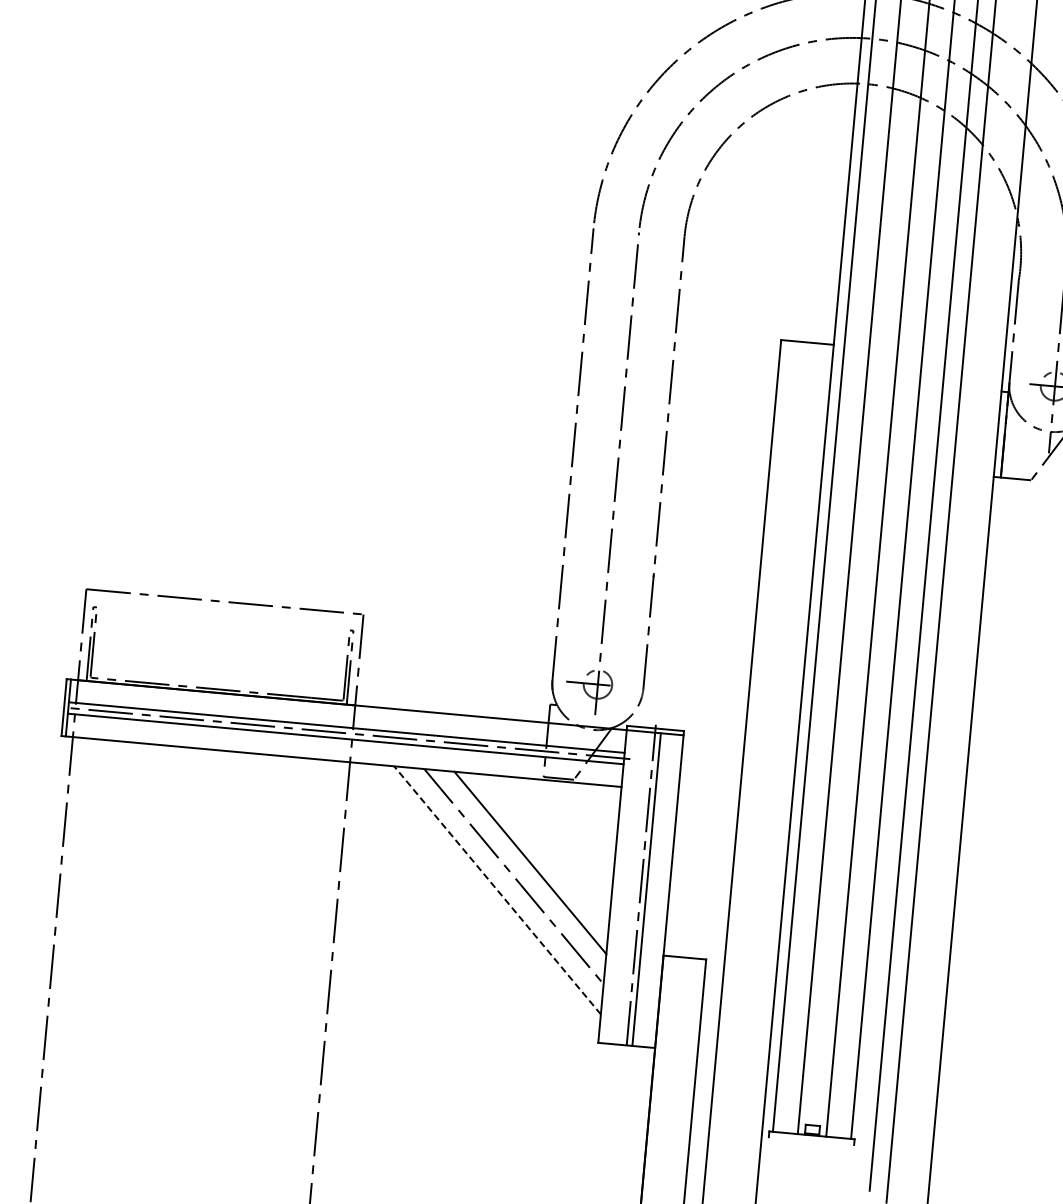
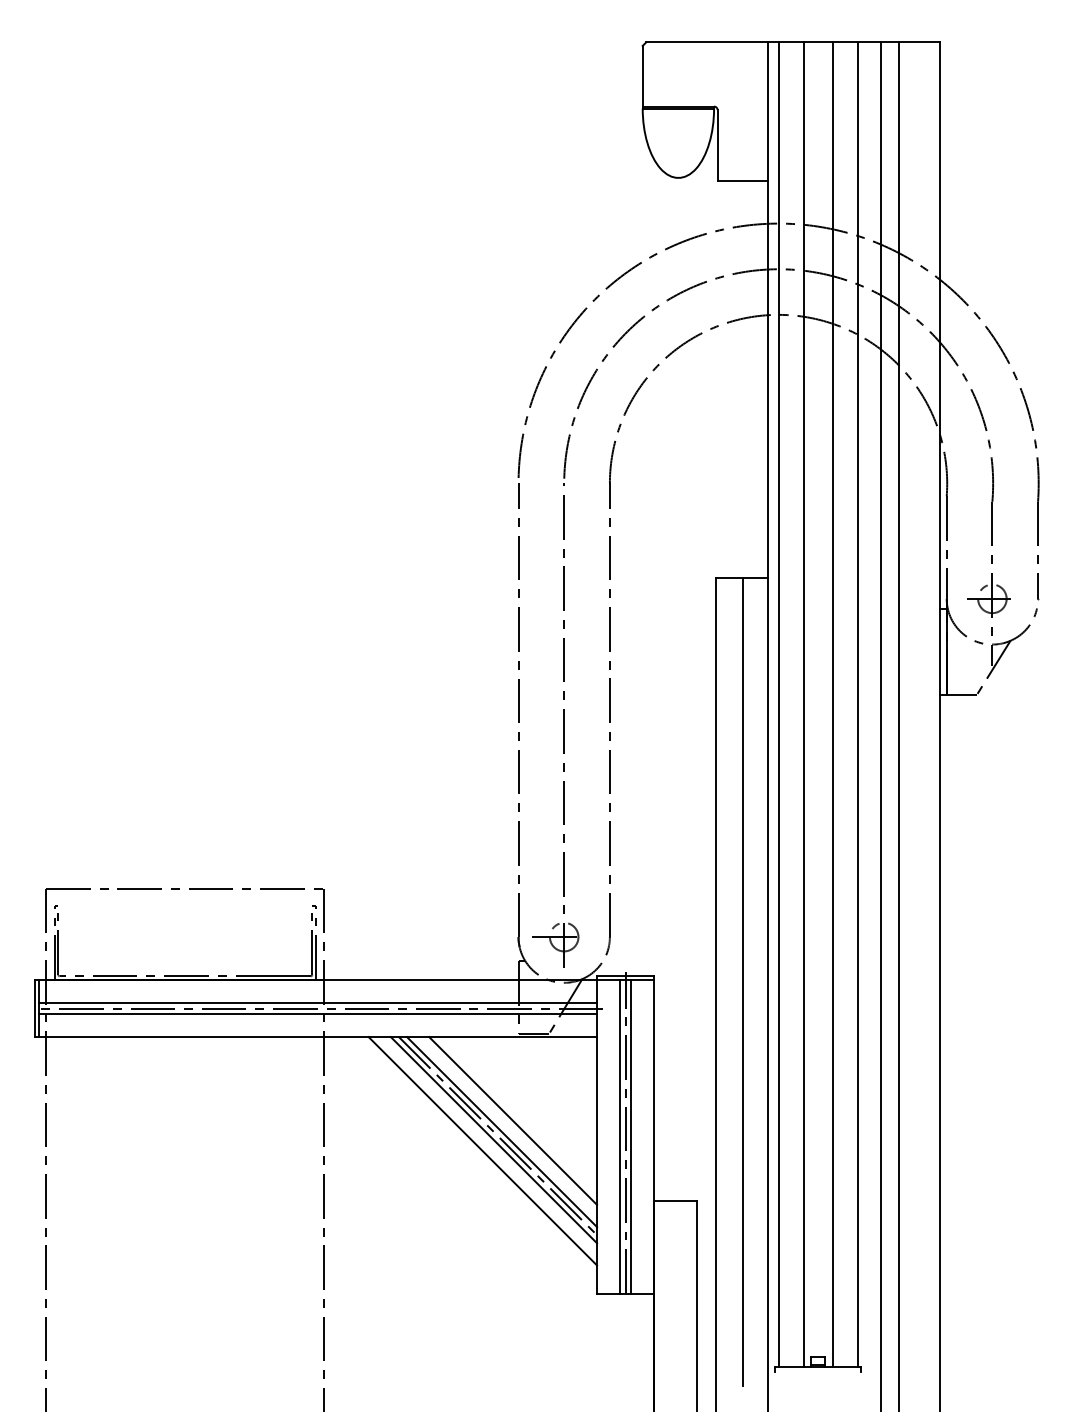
line: (771, 744) -> (742, 981), added
line: (518, 873) -> (502, 1132), added
line: (509, 880) -> (493, 1140), added
line: (634, 888) -> (619, 1136), added
line: (497, 889) -> (482, 1150), dashed -> solid

